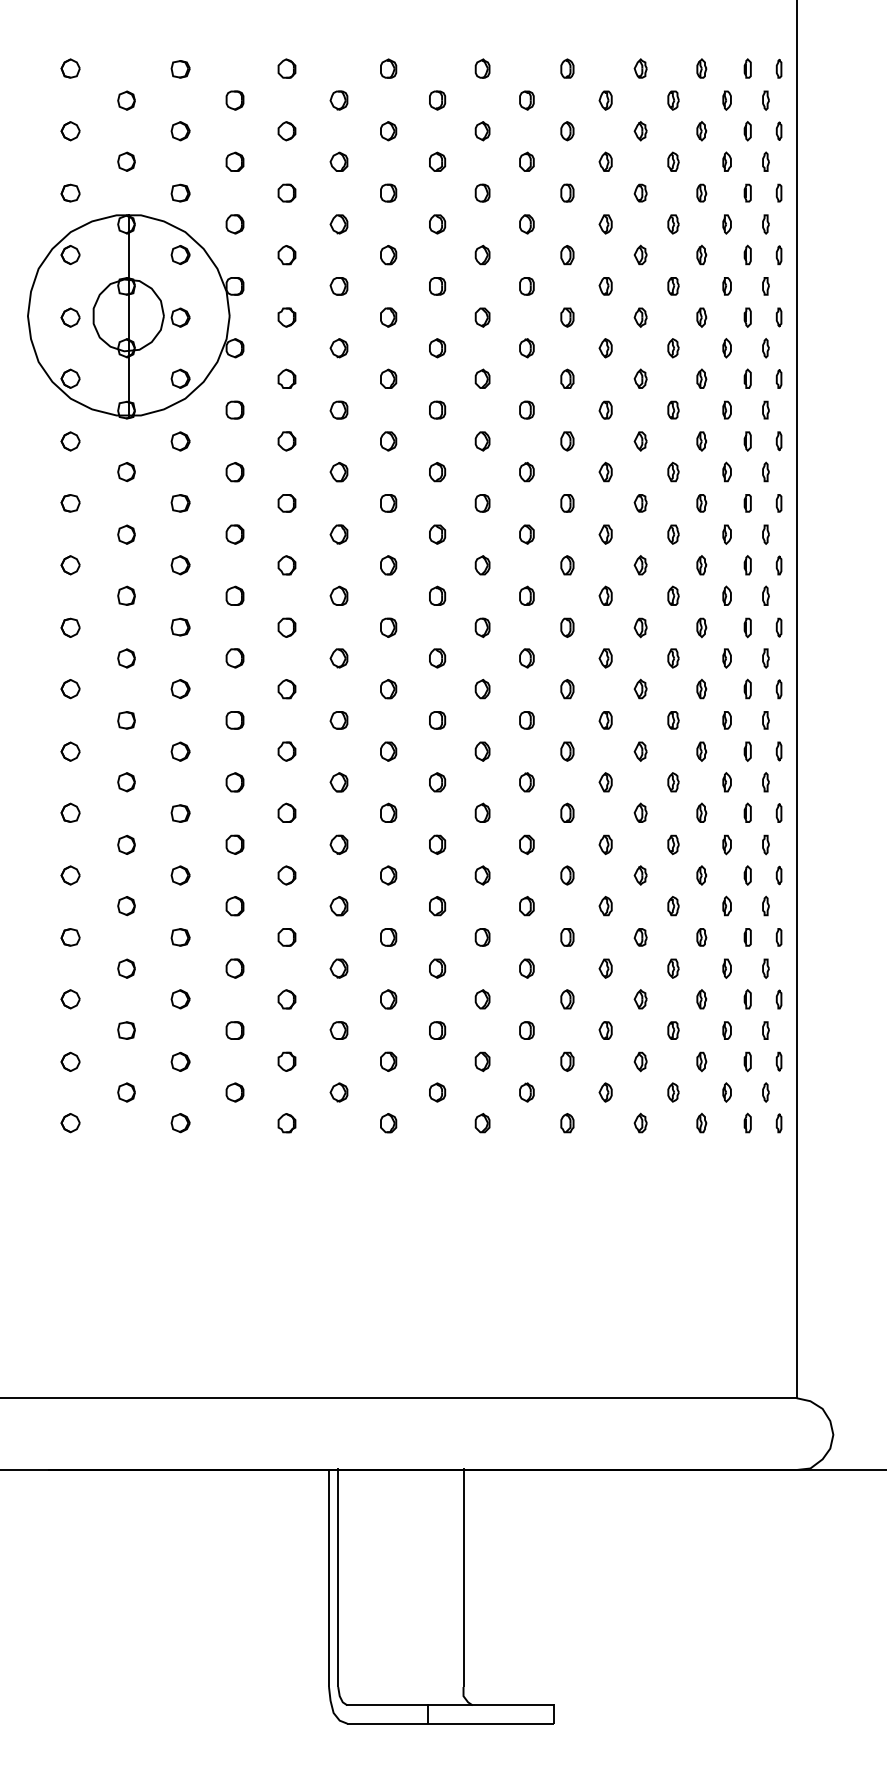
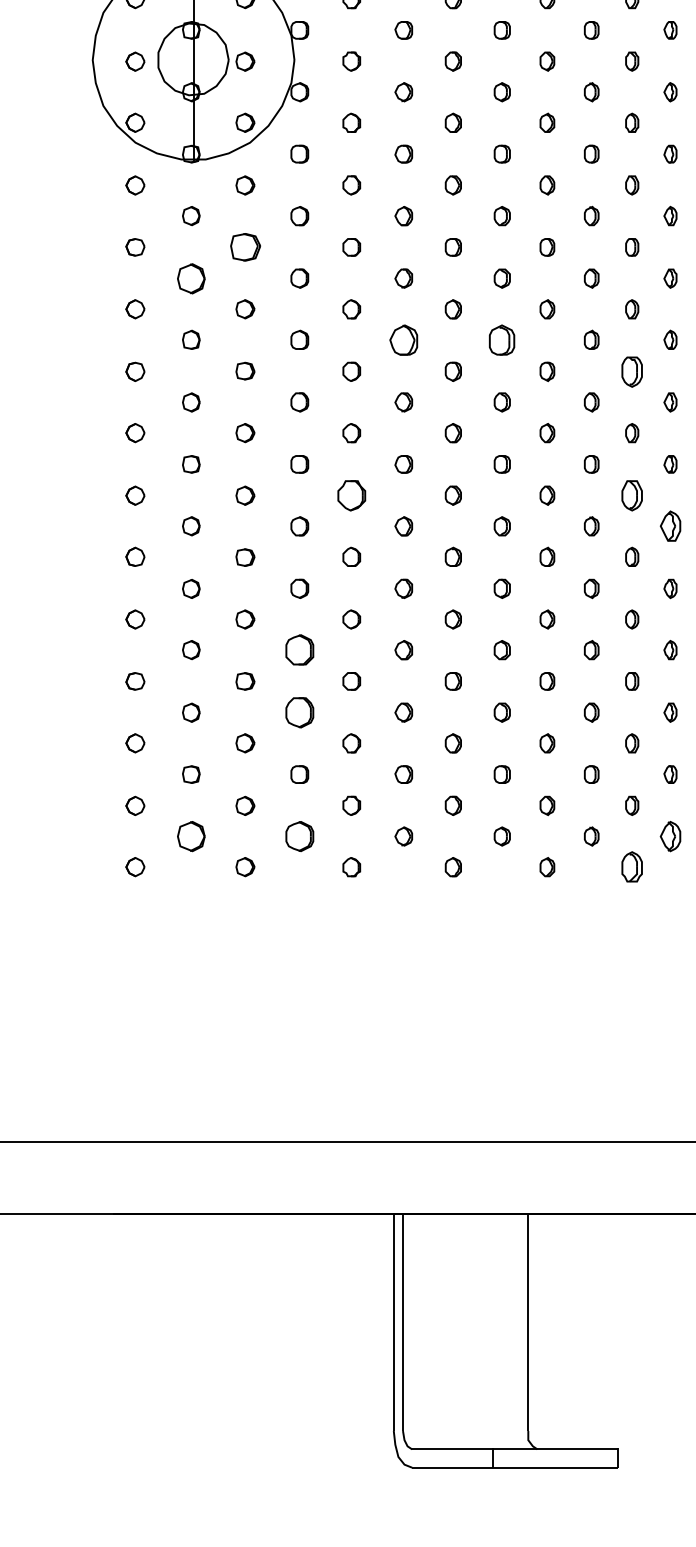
part: (180, 503) -> (245, 247), size x1.6
part: (126, 534) -> (191, 278), size x1.6
part: (338, 595) -> (403, 339), size x1.6
part: (437, 595) -> (502, 339), size x1.6
part: (567, 627) -> (632, 371), size x1.6
part: (286, 751) -> (351, 495), size x1.6
part: (567, 751) -> (632, 495), size x1.6
part: (605, 782) -> (670, 526), size x1.6
part: (234, 906) -> (299, 650), size x1.6
part: (234, 968) -> (299, 712), size x1.6
part: (126, 1092) -> (191, 836), size x1.6
part: (234, 1092) -> (299, 836), size x1.6
part: (605, 1092) -> (670, 836), size x1.6
part: (567, 1123) -> (632, 867), size x1.6

